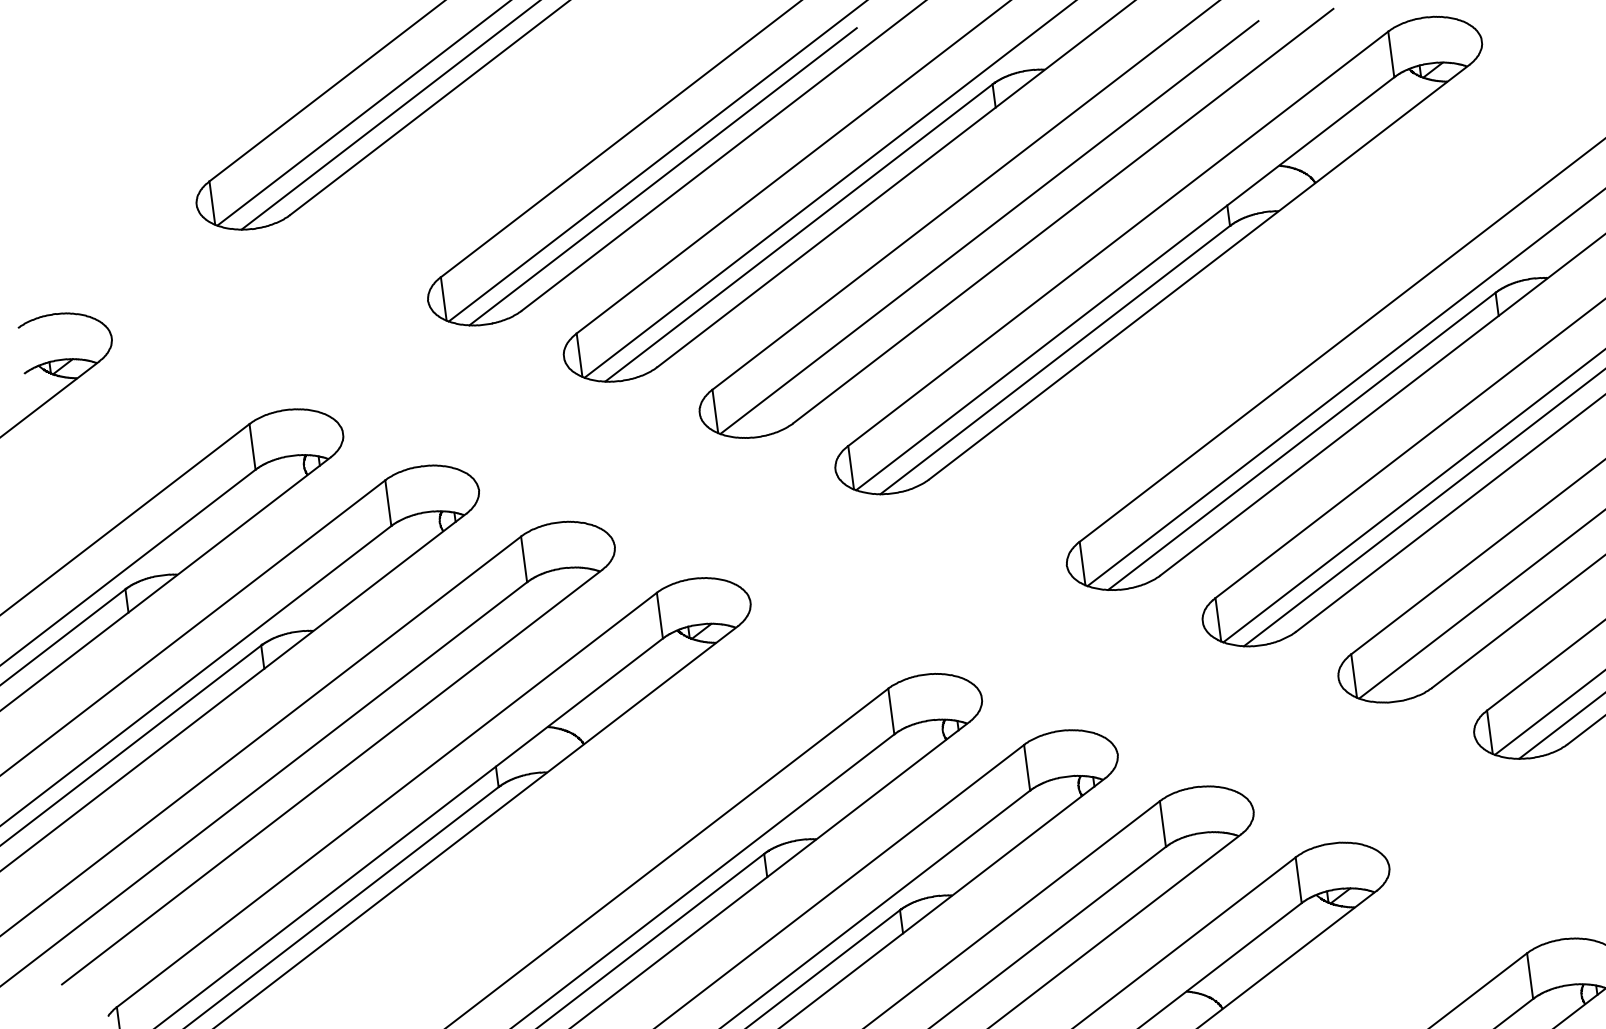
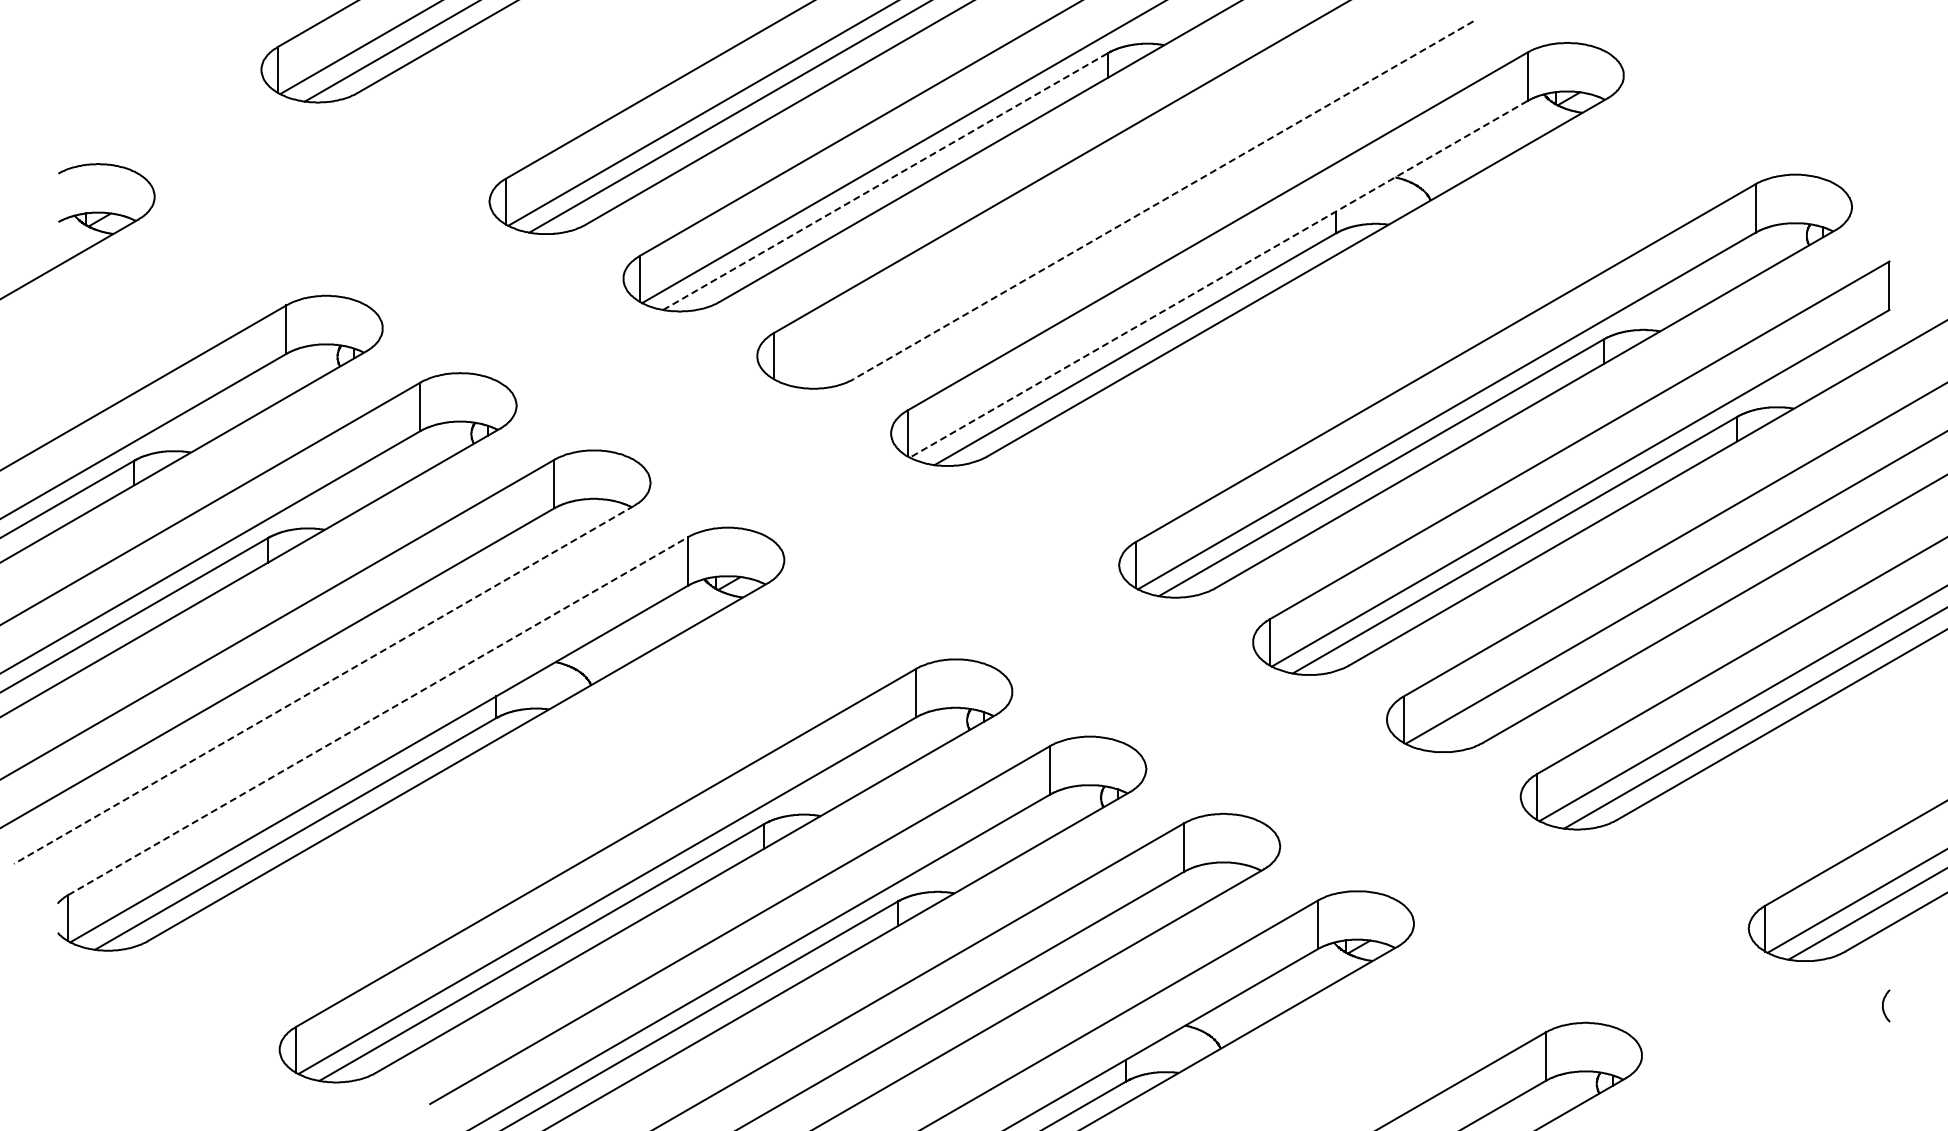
line: (1063, 216) -> (1163, 200), solid -> dashed
line: (989, 227) -> (1084, 201), removed
line: (798, 232) -> (885, 181), solid -> dashed
line: (1125, 283) -> (1218, 279), solid -> dashed
line: (332, 776) -> (324, 684), solid -> dashed
line: (387, 800) -> (378, 716), solid -> dashed

